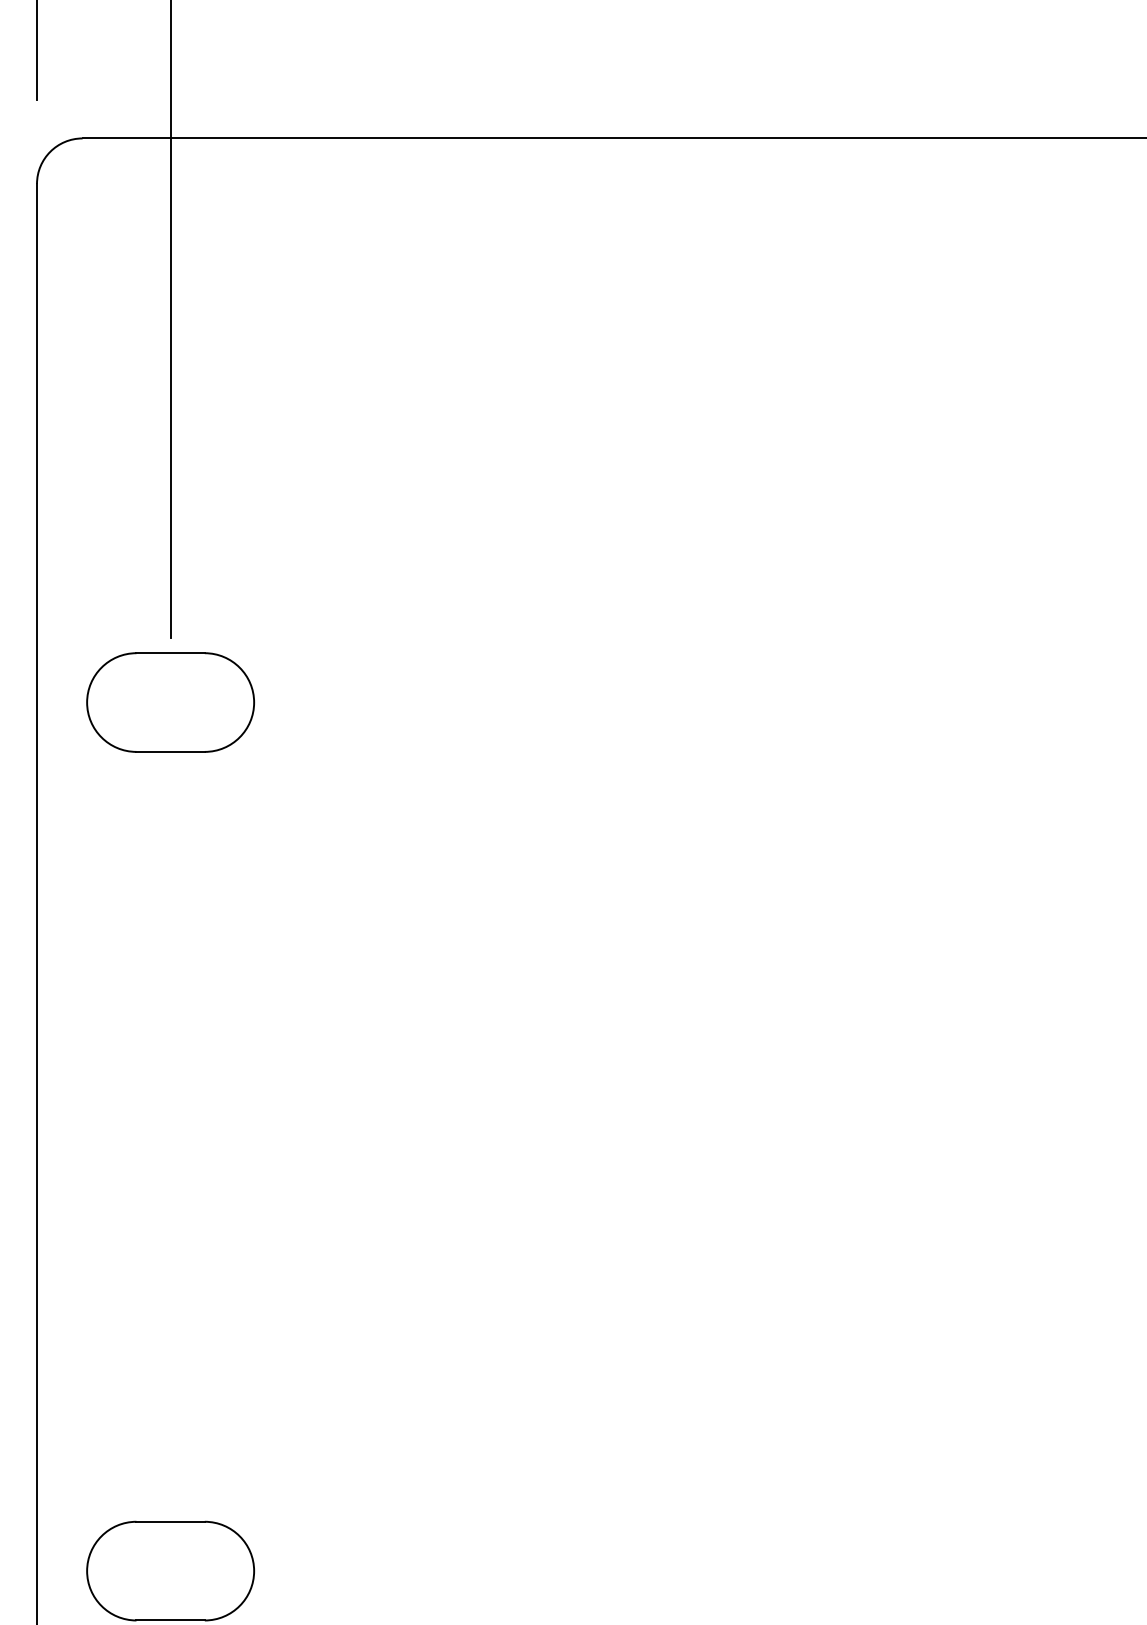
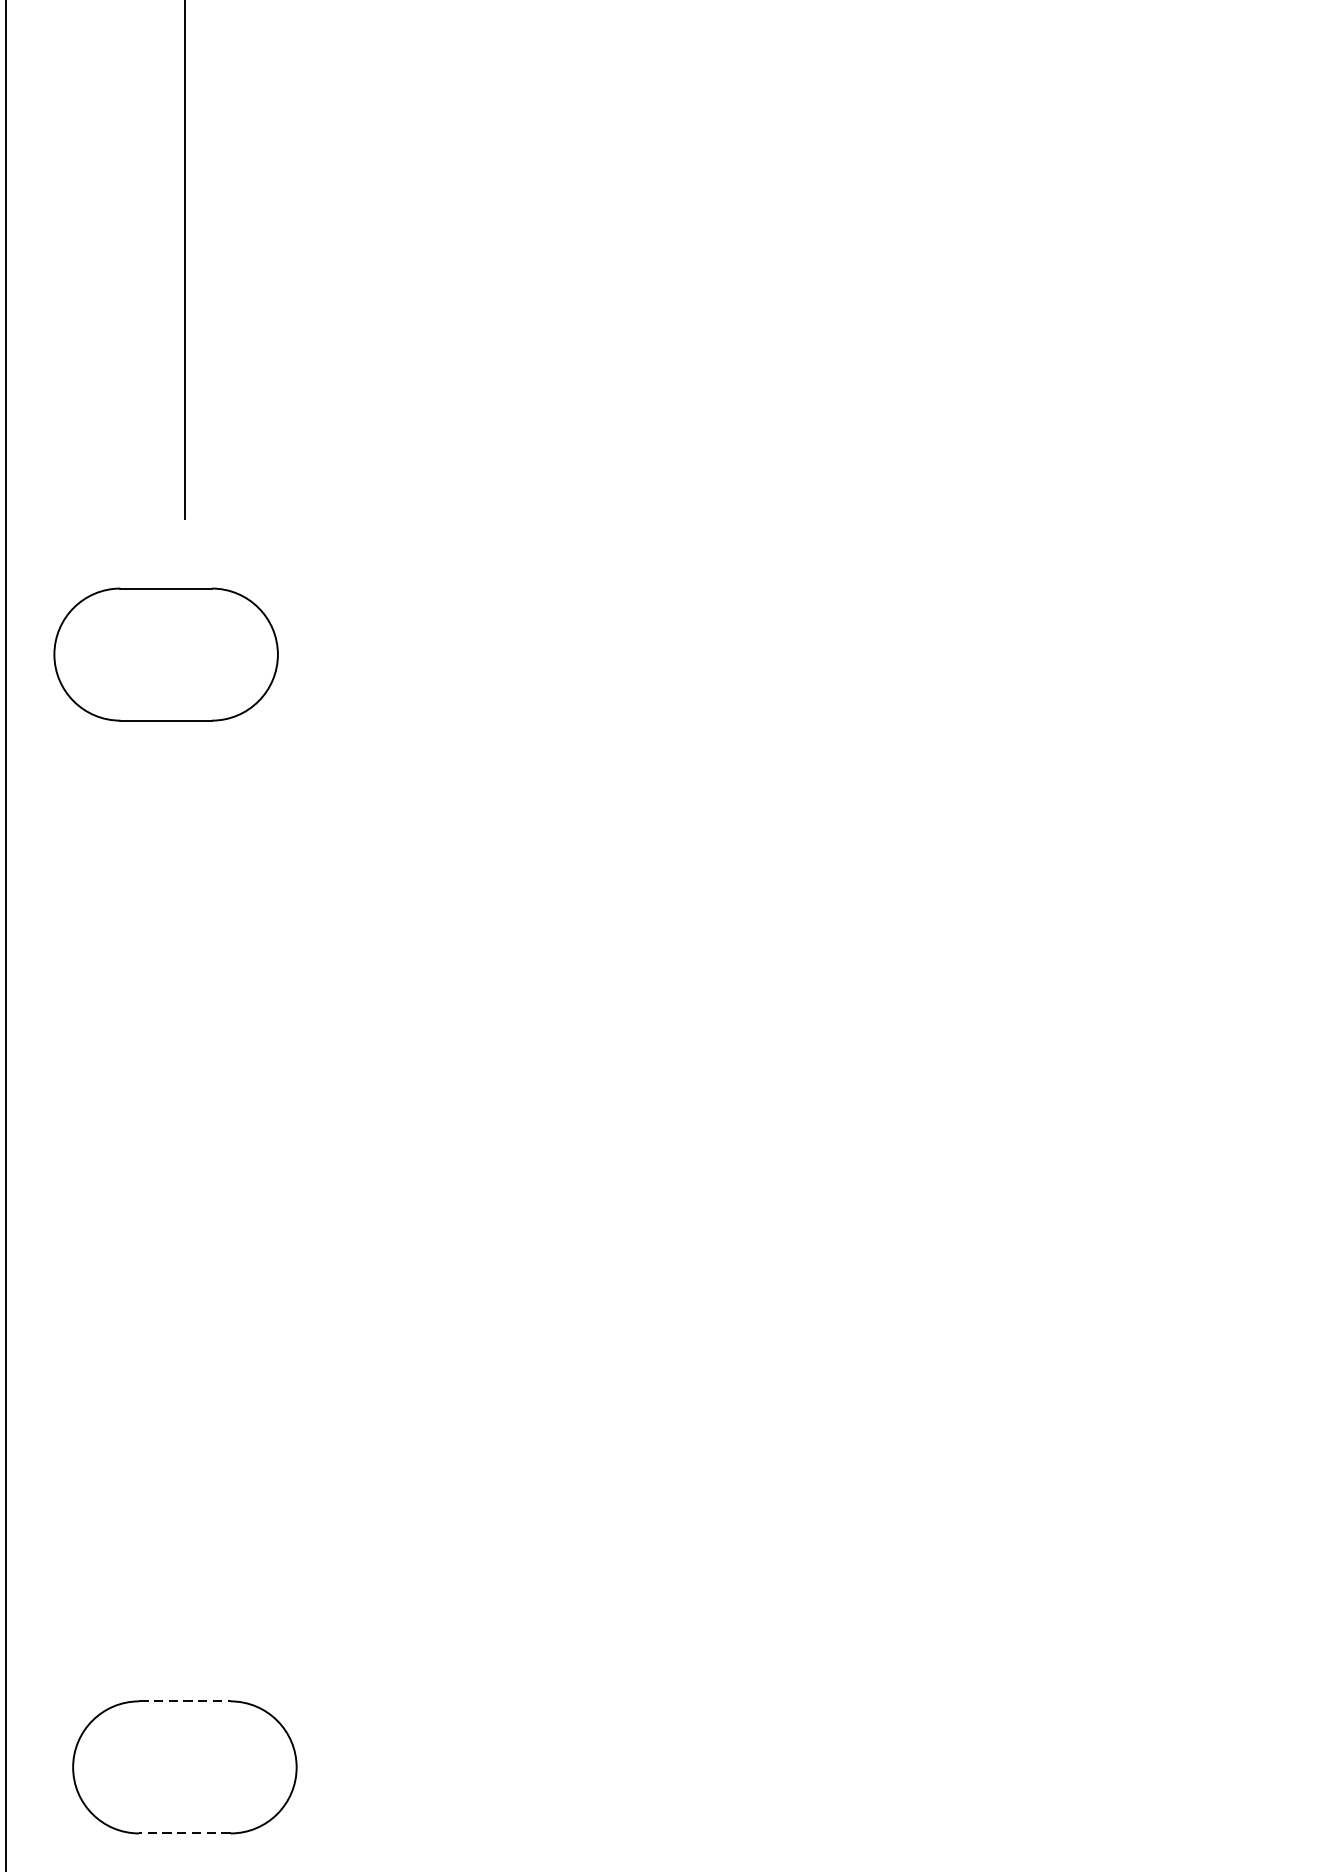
part: (170, 702) -> (165, 654), moved
line: (171, 1521) -> (186, 1700), solid -> dashed
line: (170, 1620) -> (184, 1833), solid -> dashed

